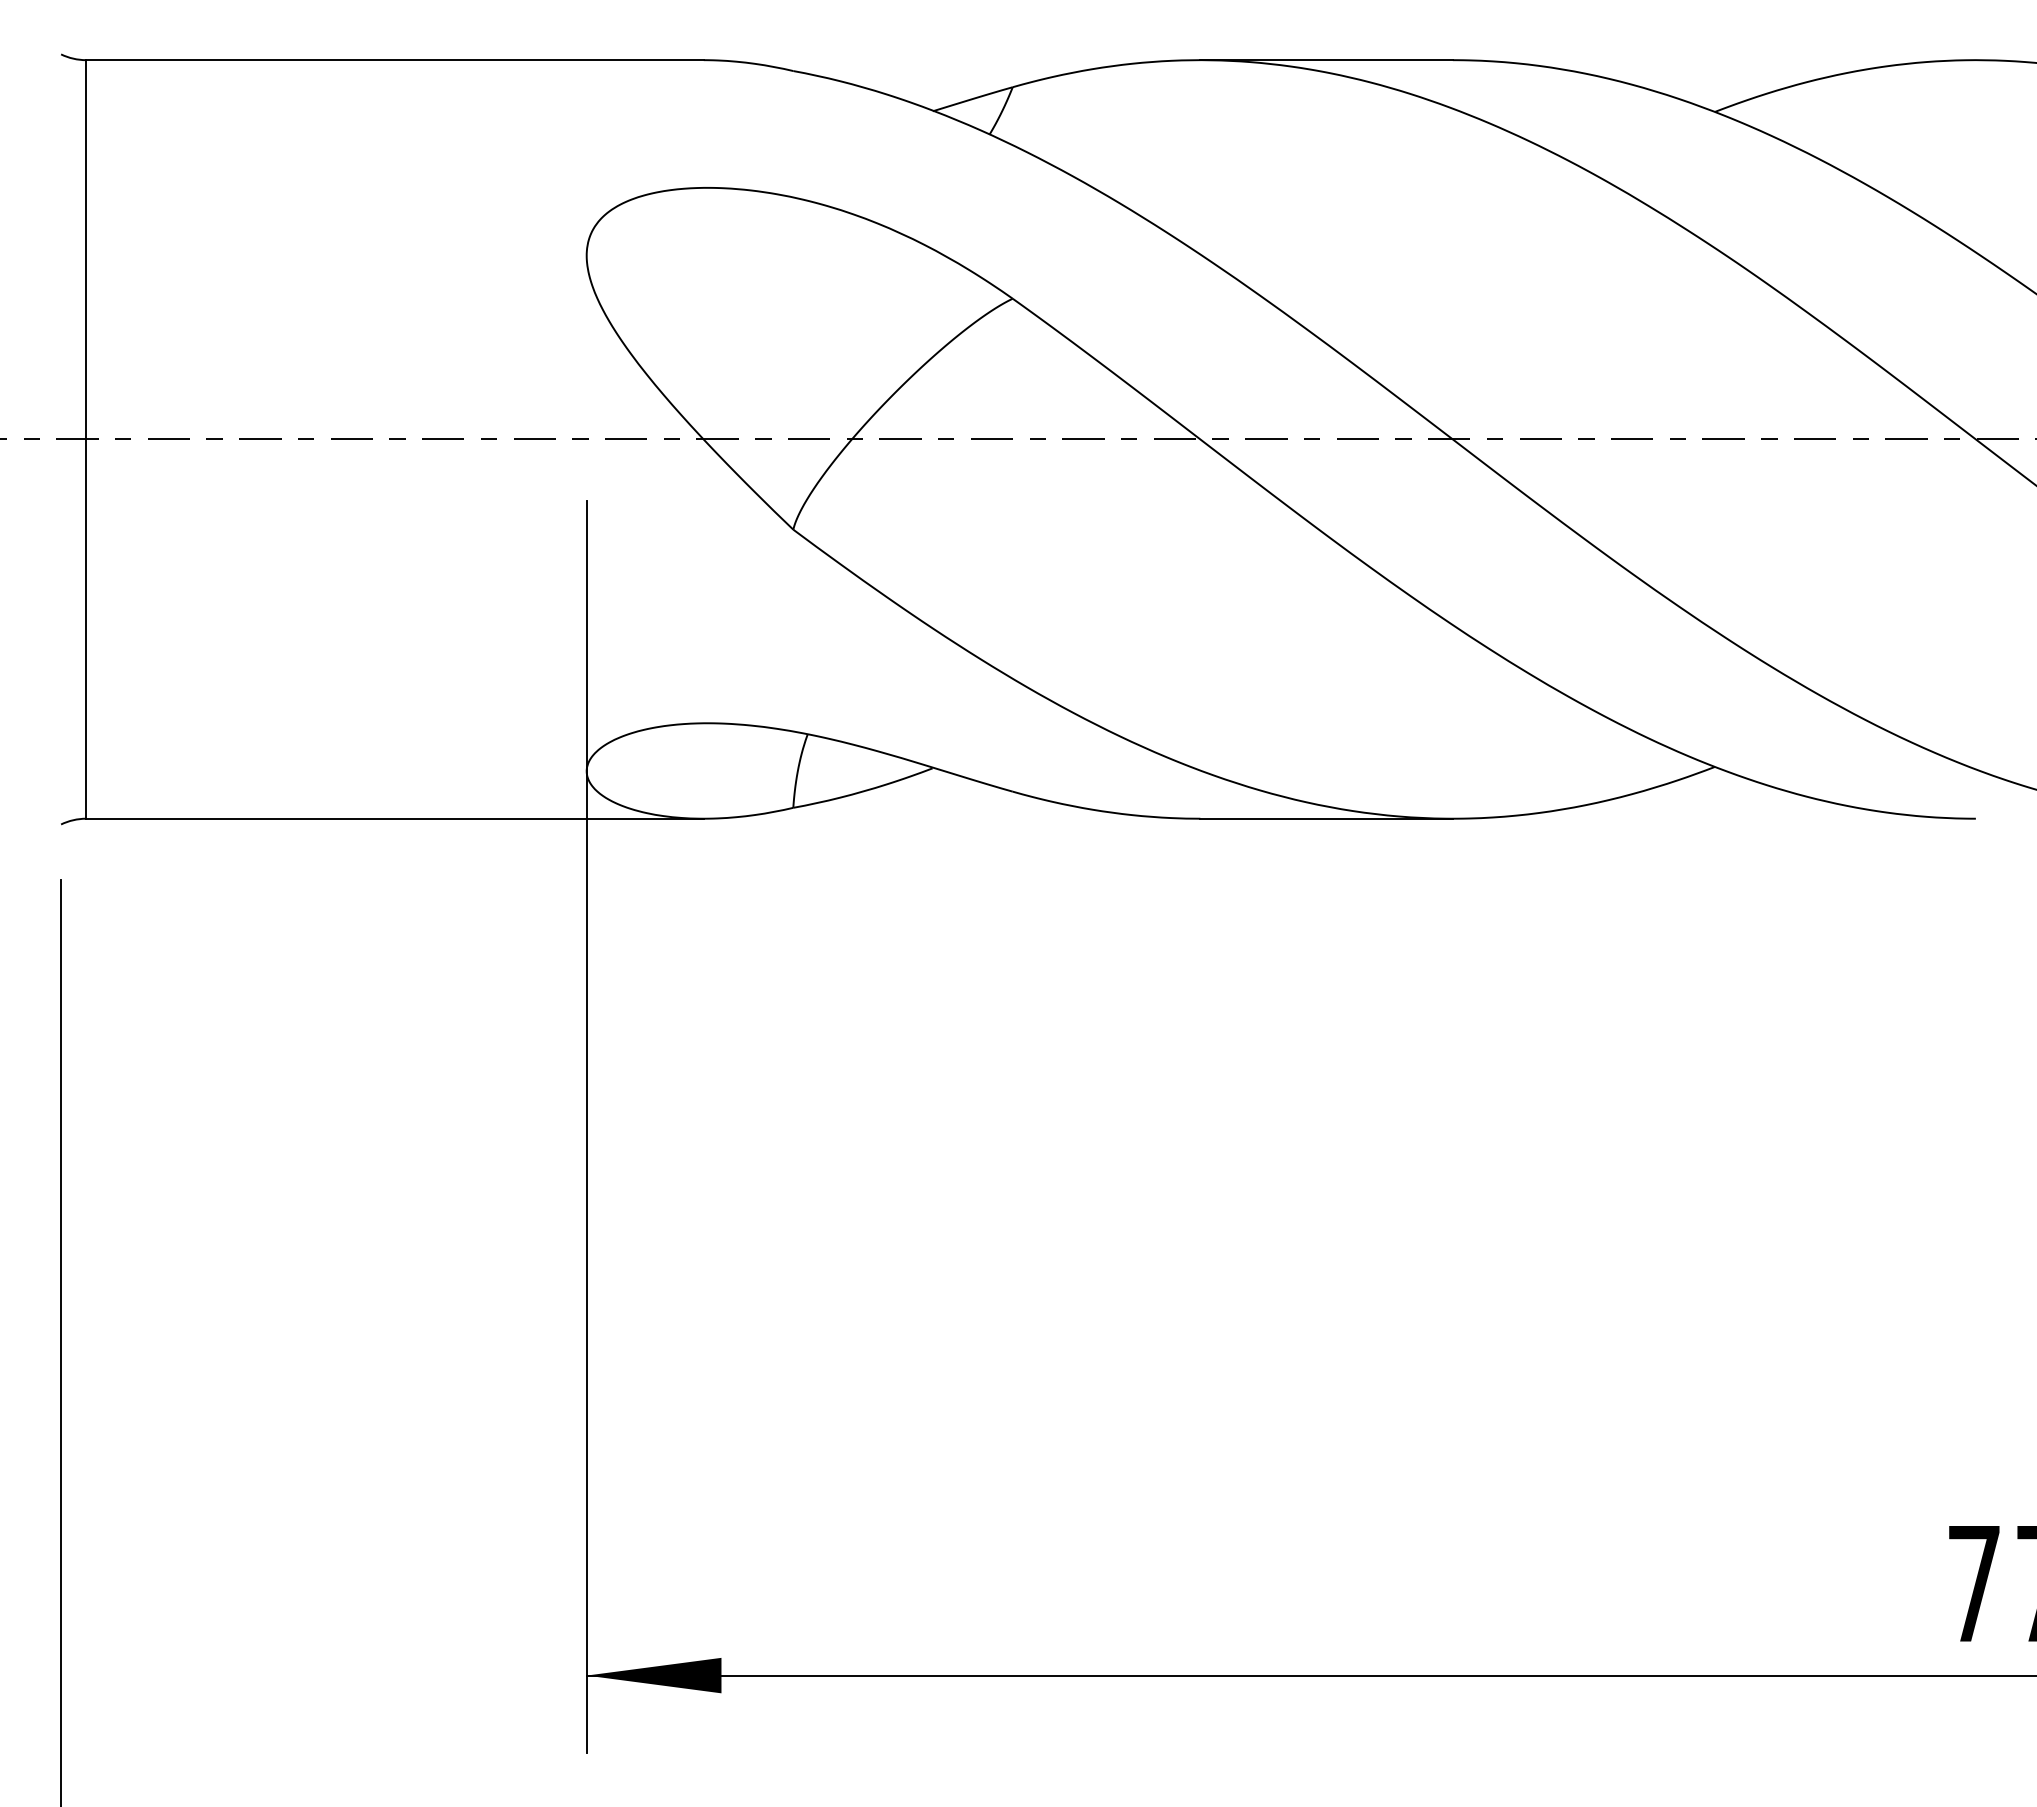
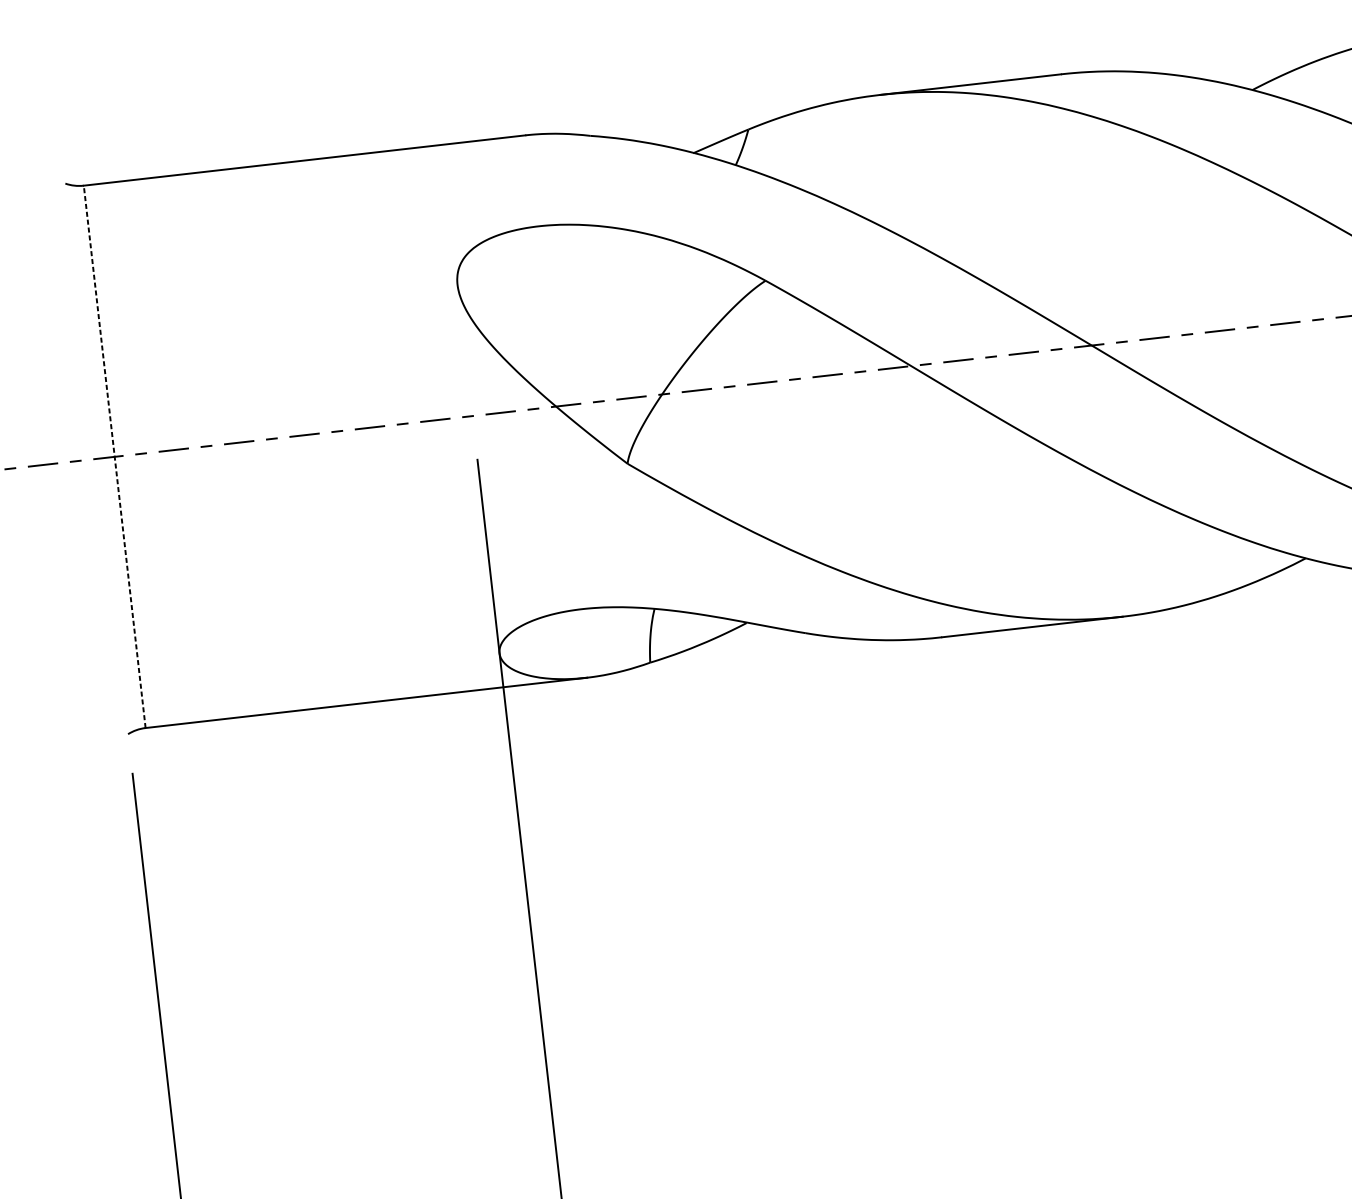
line: (86, 438) -> (114, 456), solid -> dashed

